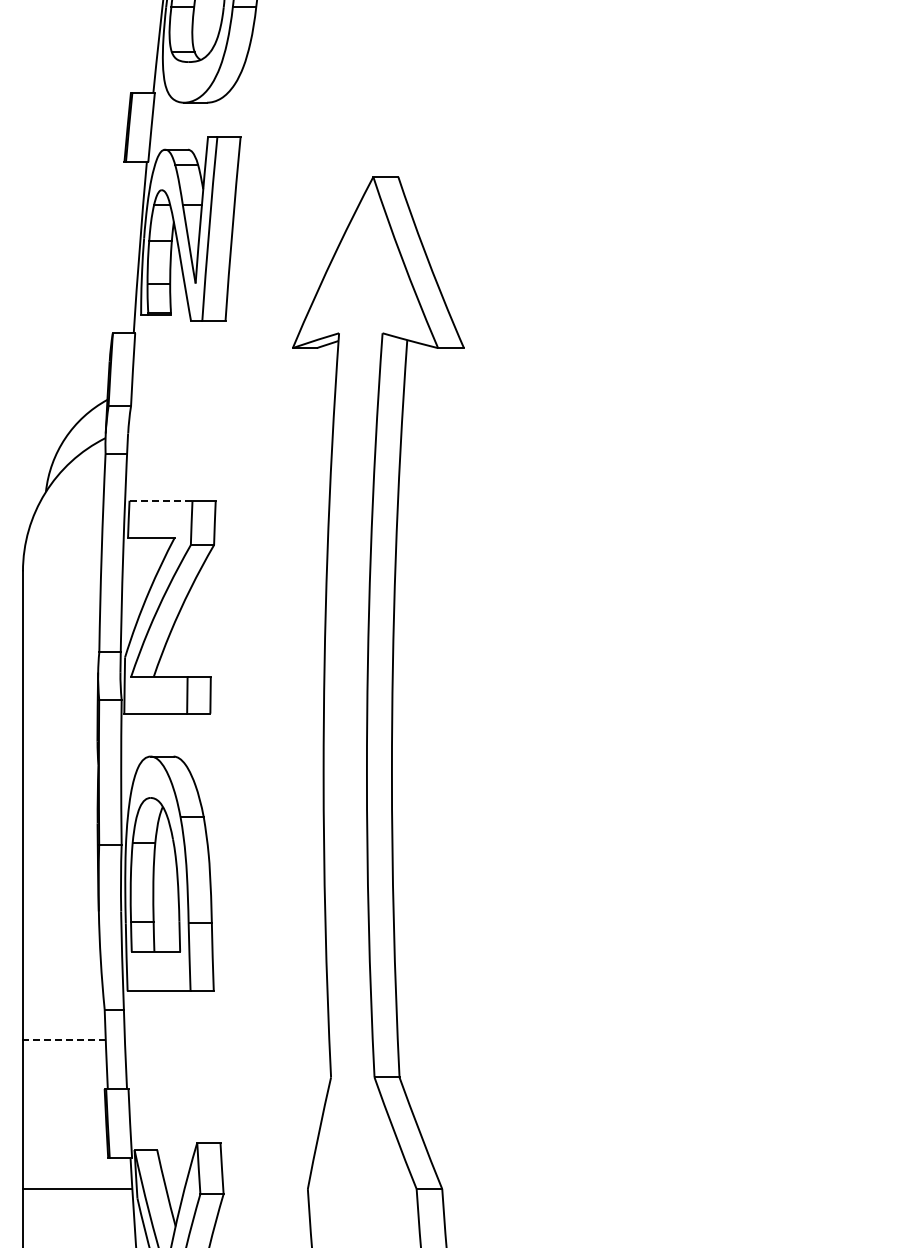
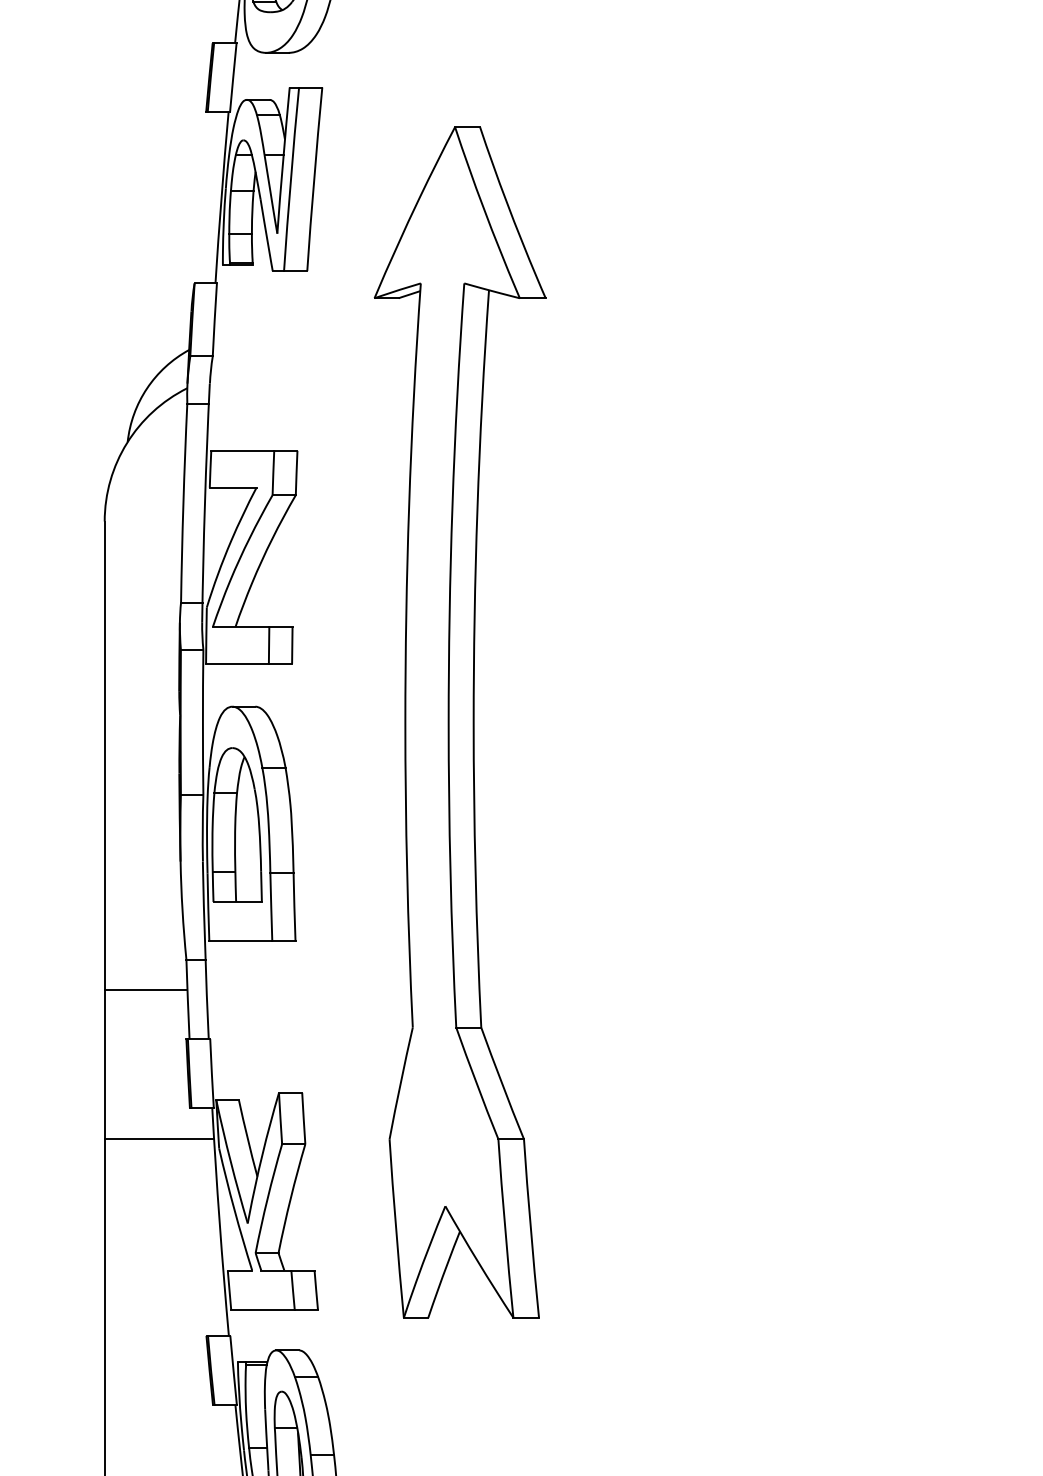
line: (161, 500) -> (243, 450), dashed -> solid
line: (63, 1040) -> (145, 990), dashed -> solid

